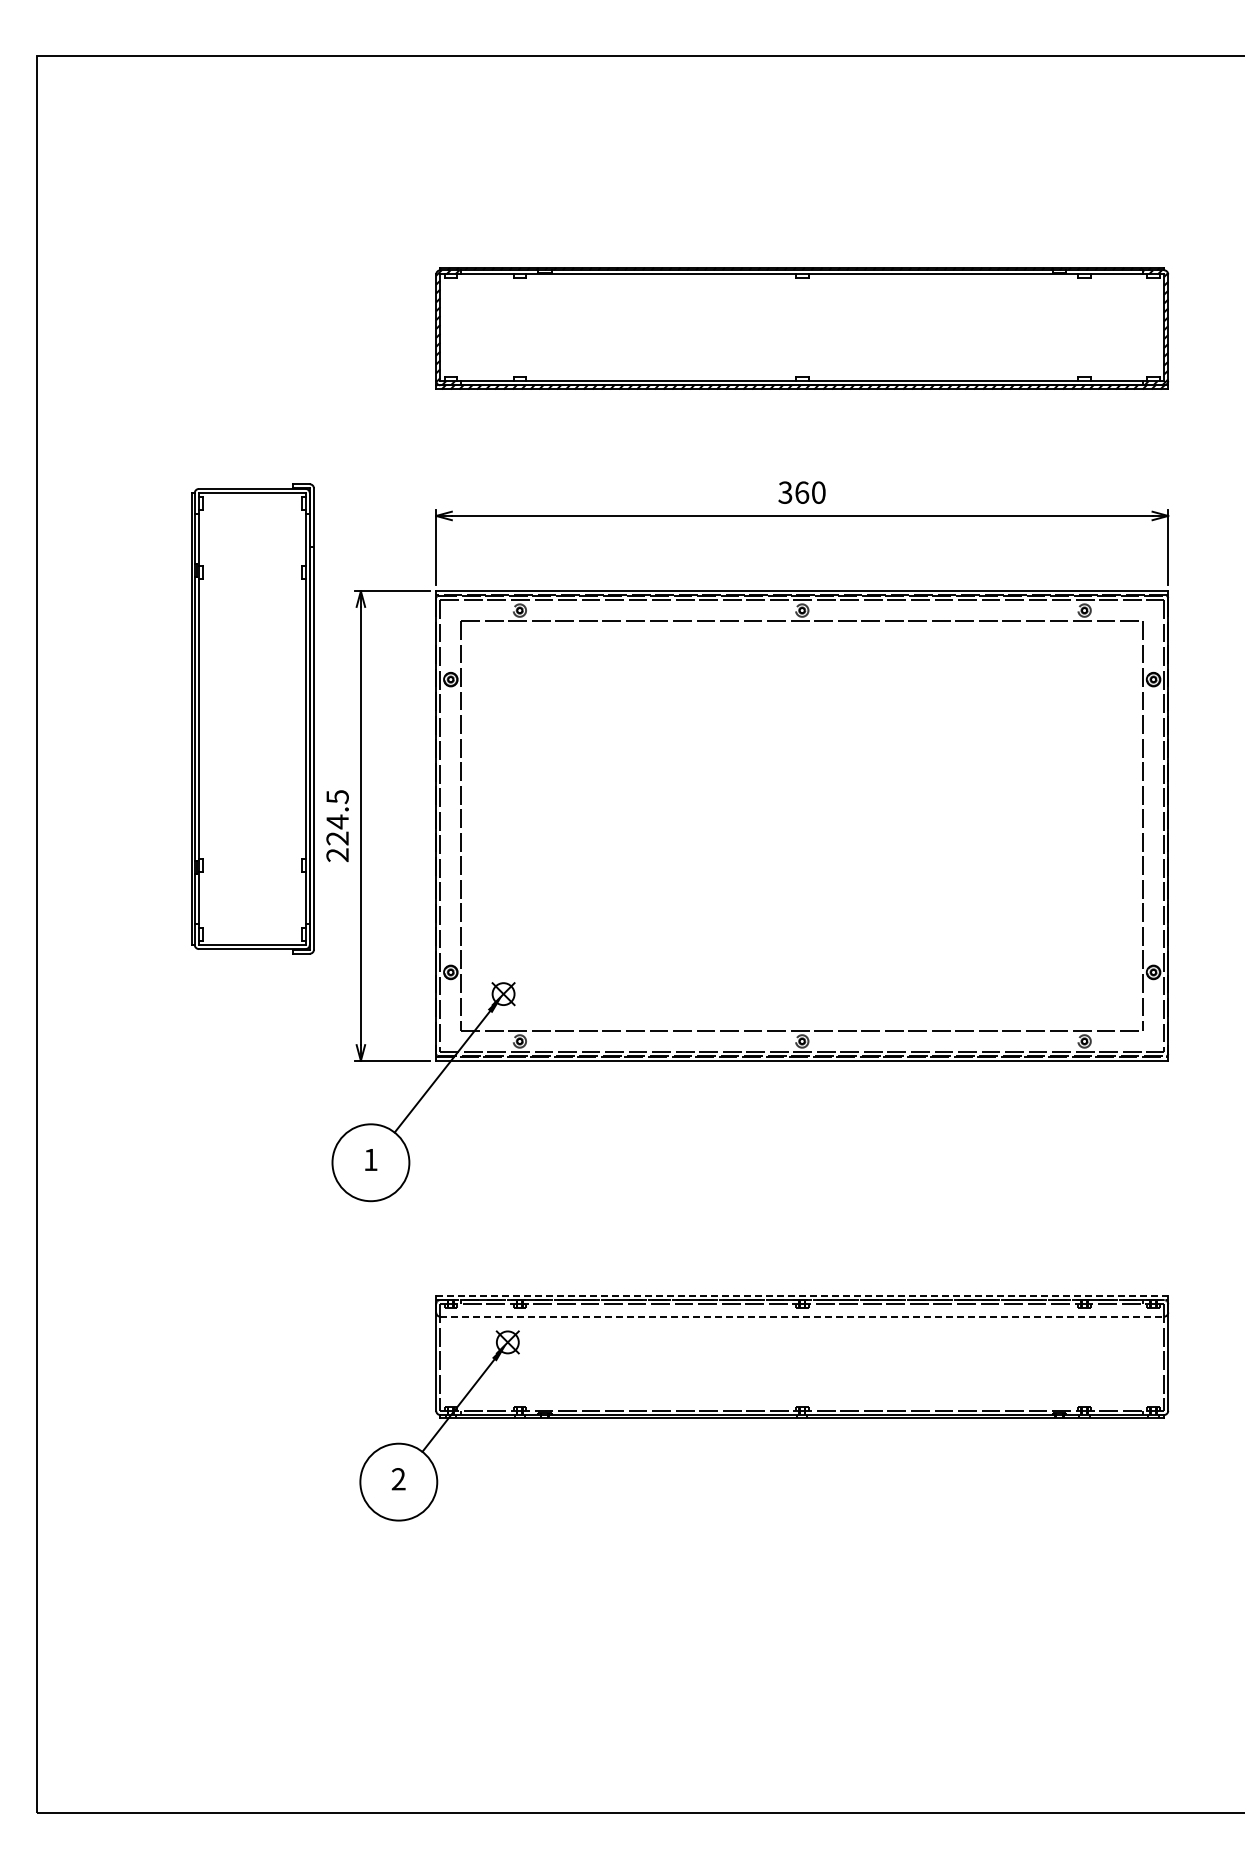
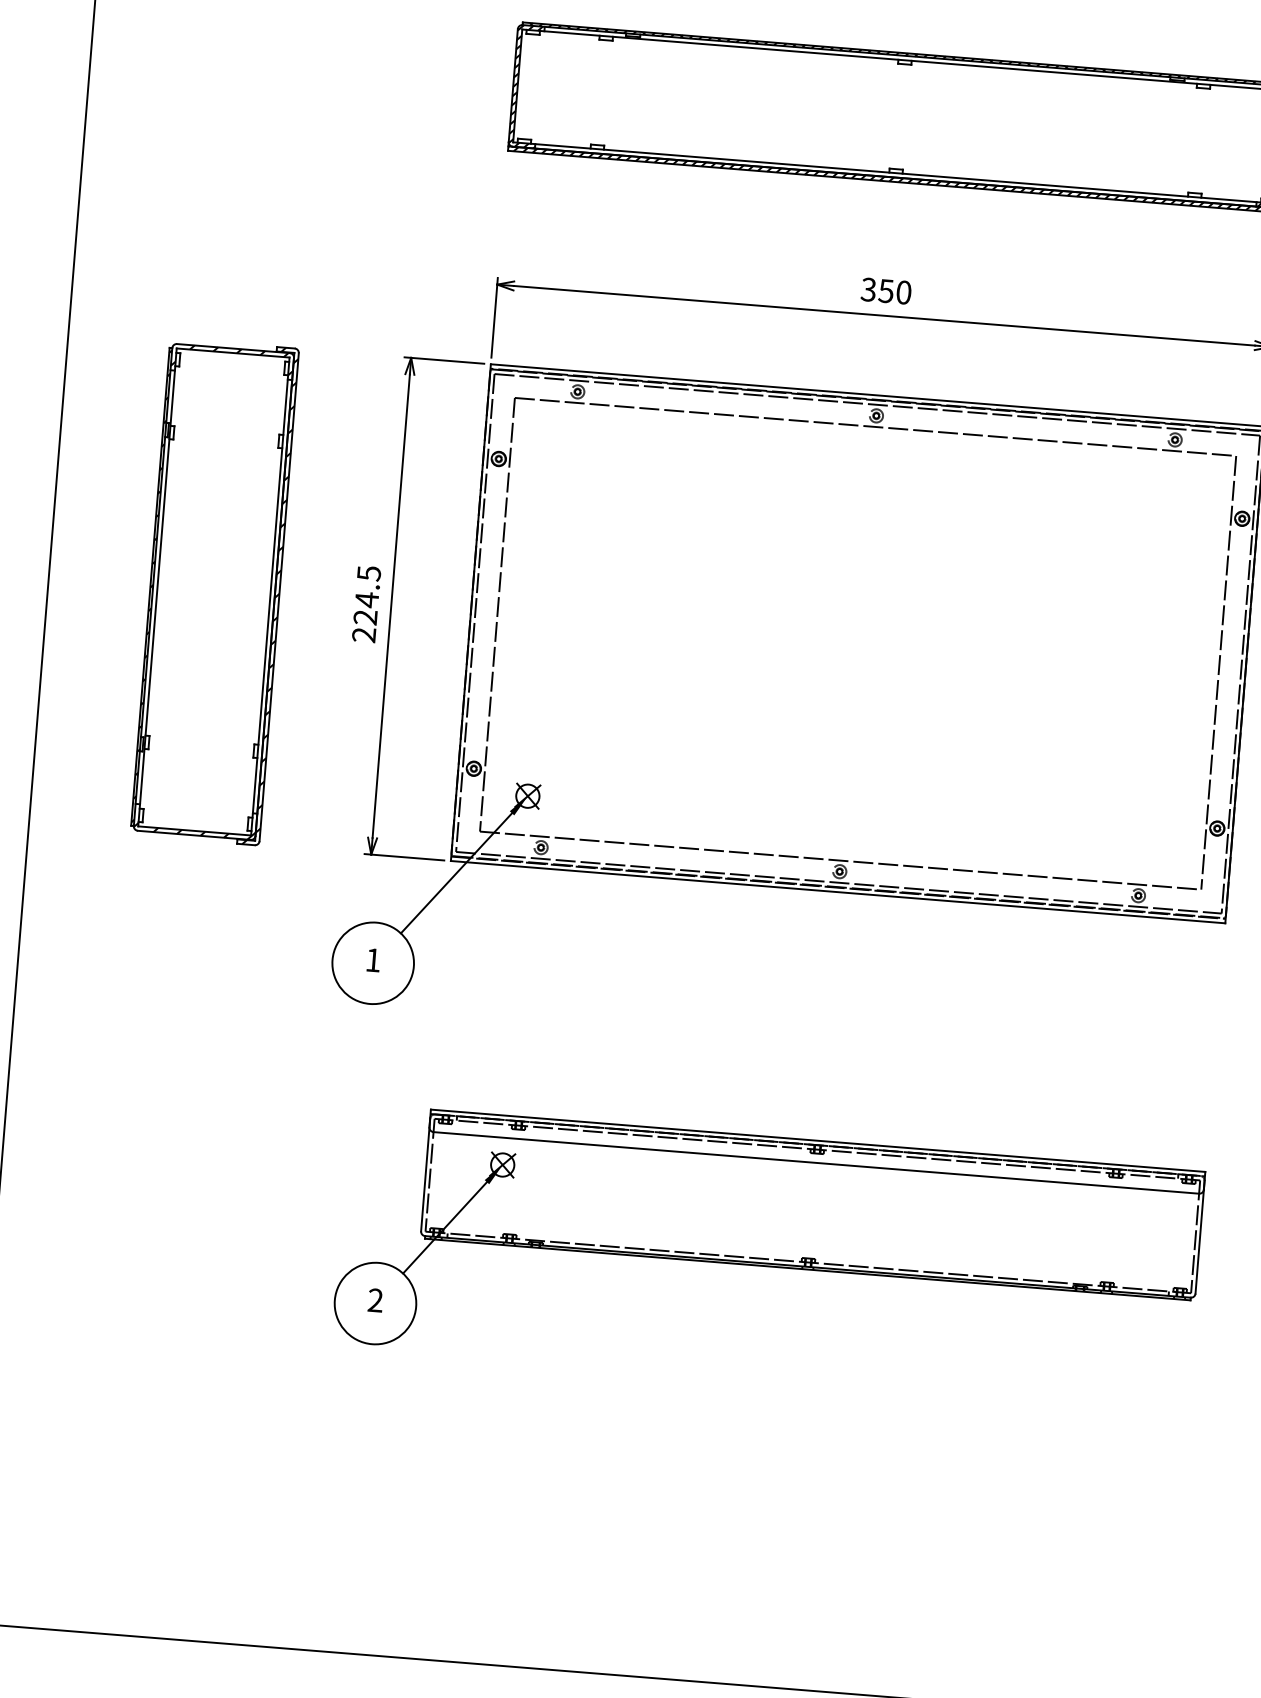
text: (802, 492) -> (886, 290), 360 -> 350
part: (252, 718) -> (214, 591), moved
line: (802, 1295) -> (818, 1140), dashed -> solid
line: (802, 1316) -> (816, 1162), dashed -> solid

